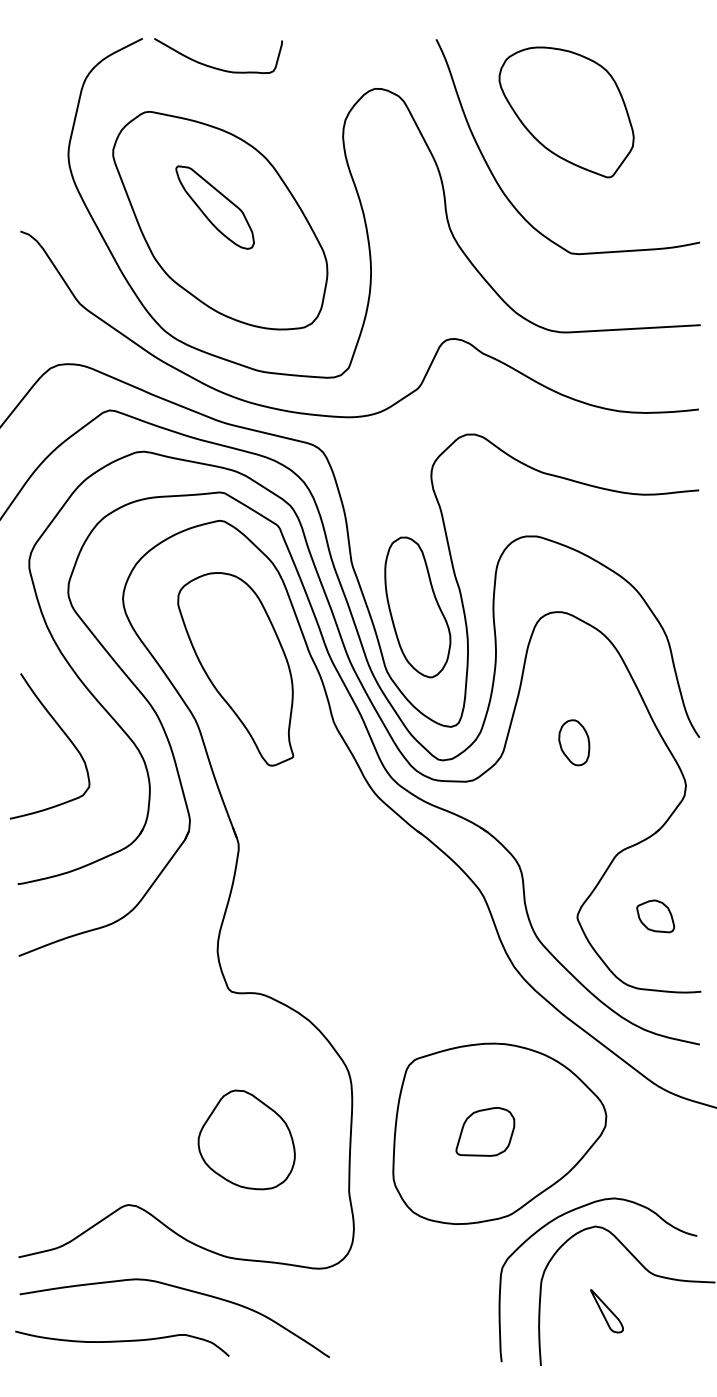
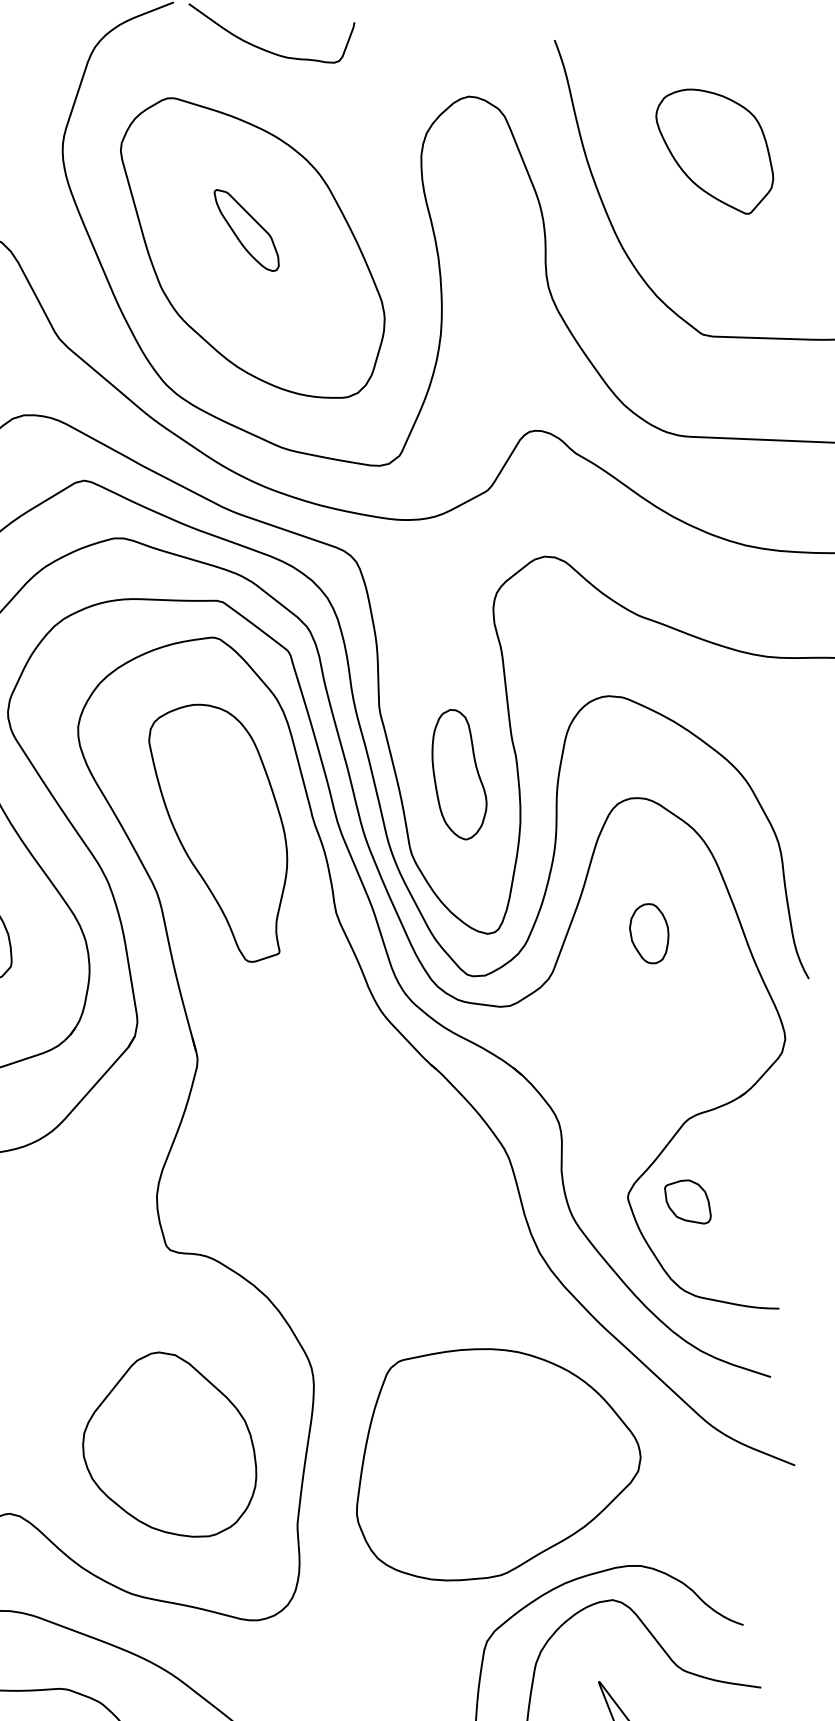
part: (566, 112) -> (714, 151), size x0.7
part: (214, 207) -> (245, 230), size x0.7
part: (417, 607) -> (459, 774), size x0.7
part: (574, 742) -> (649, 933), moved
part: (655, 916) -> (687, 1201), moved
part: (485, 1131) -> (481, 1463), removed
part: (246, 1139) -> (170, 1443), size x1.4

